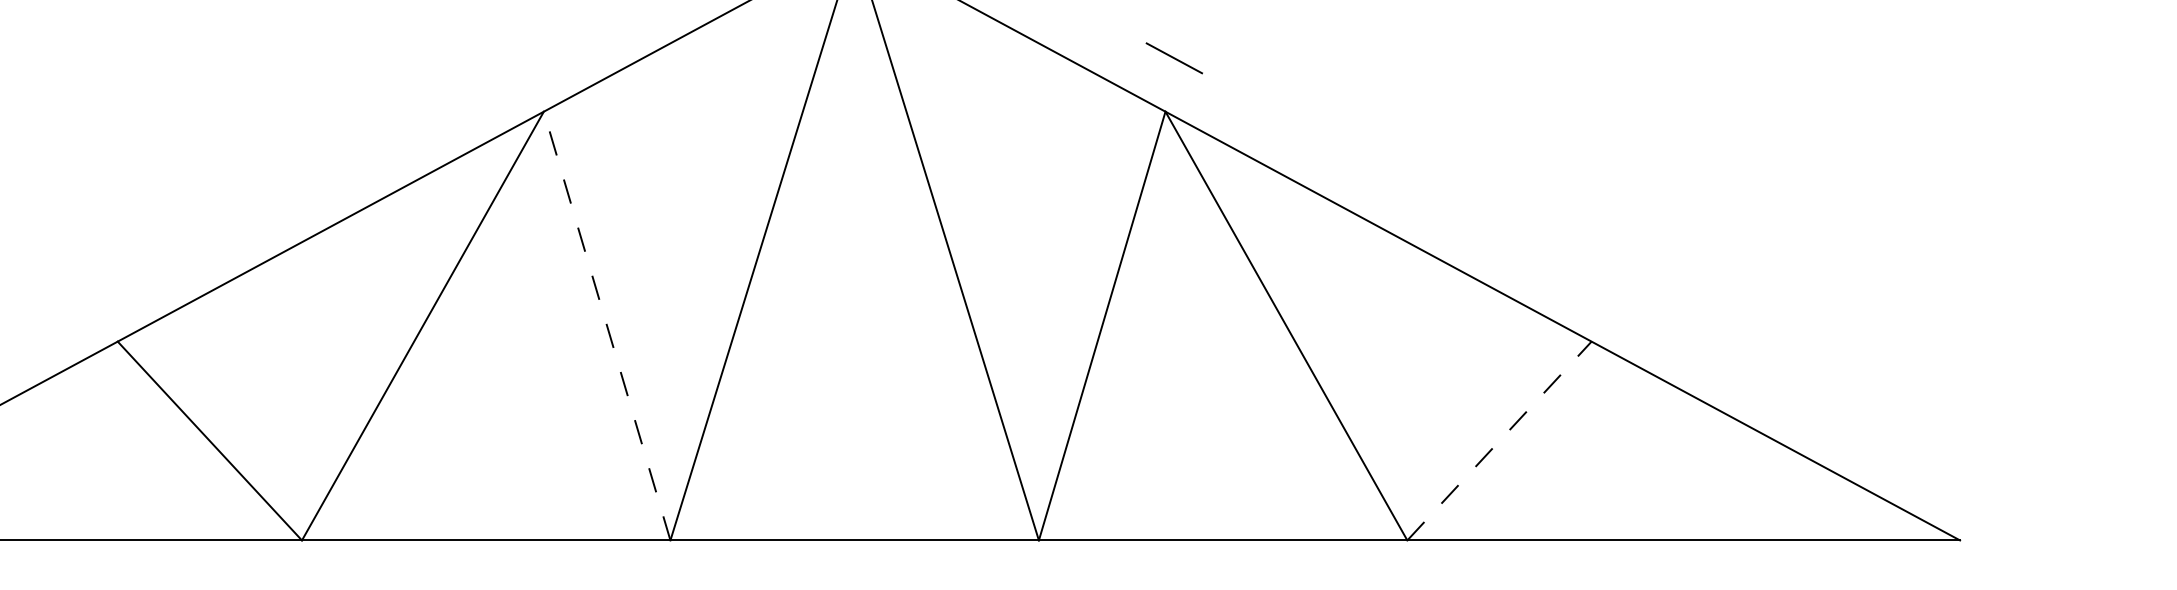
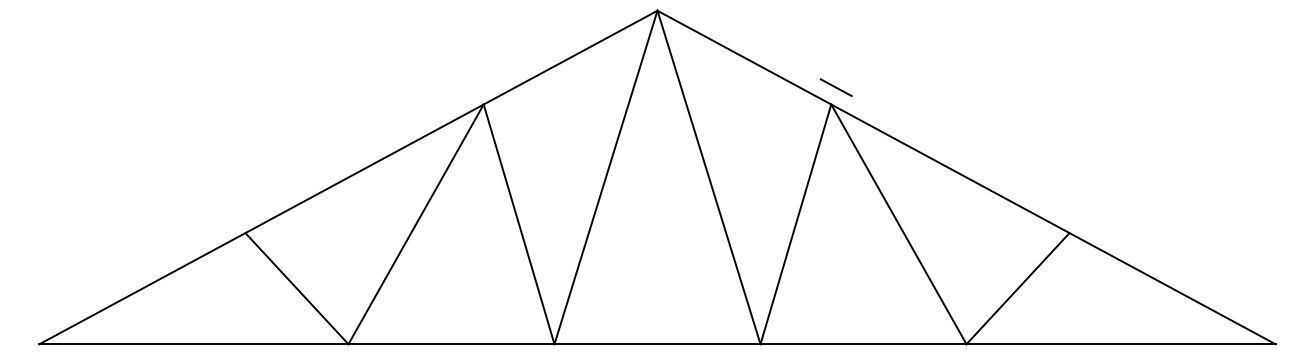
line: (1173, 58) -> (835, 87), moved
line: (607, 326) -> (519, 224), dashed -> solid
line: (1500, 440) -> (1018, 288), dashed -> solid

